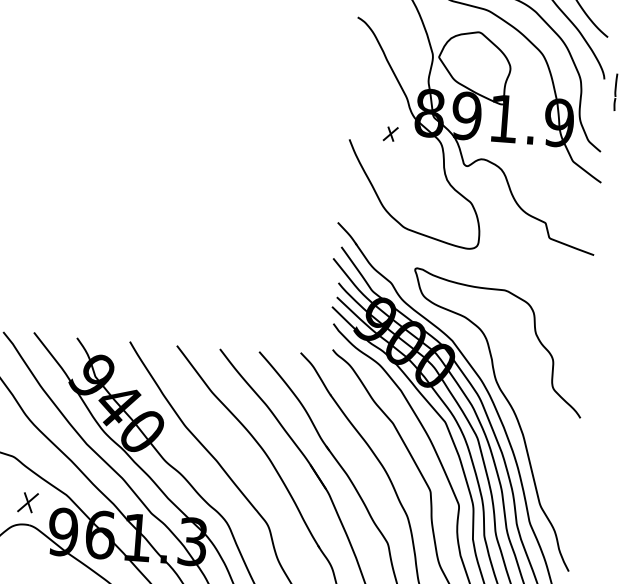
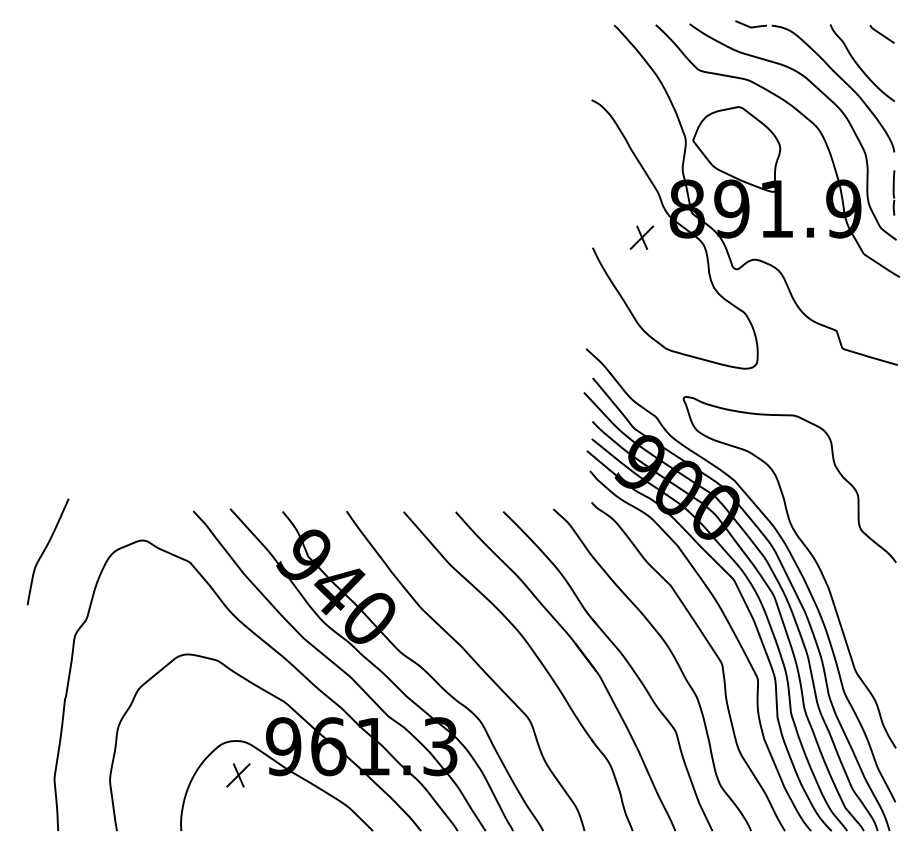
line: (615, 91) -> (893, 192), moved
part: (390, 133) -> (641, 237), size x1.43
part: (28, 502) -> (238, 775), moved

